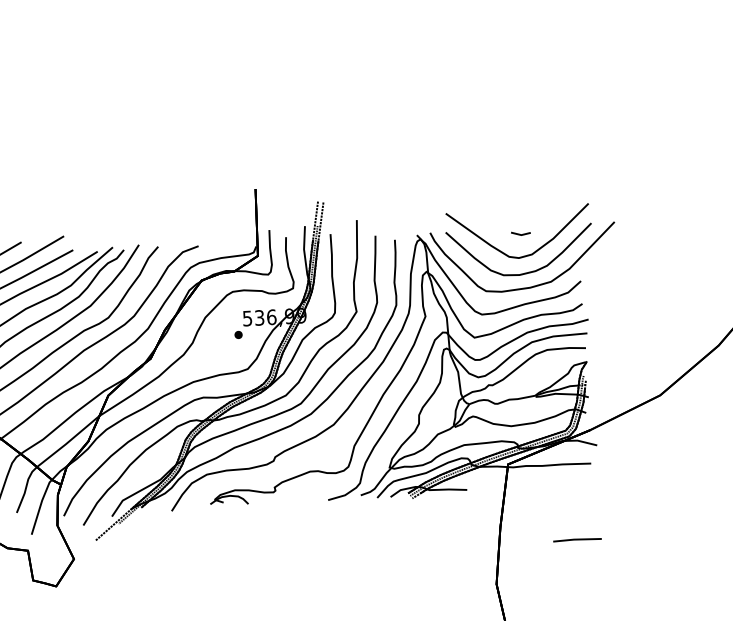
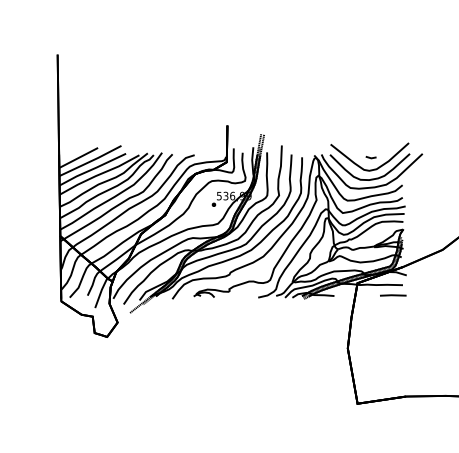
line: (577, 539) -> (393, 295), moved

